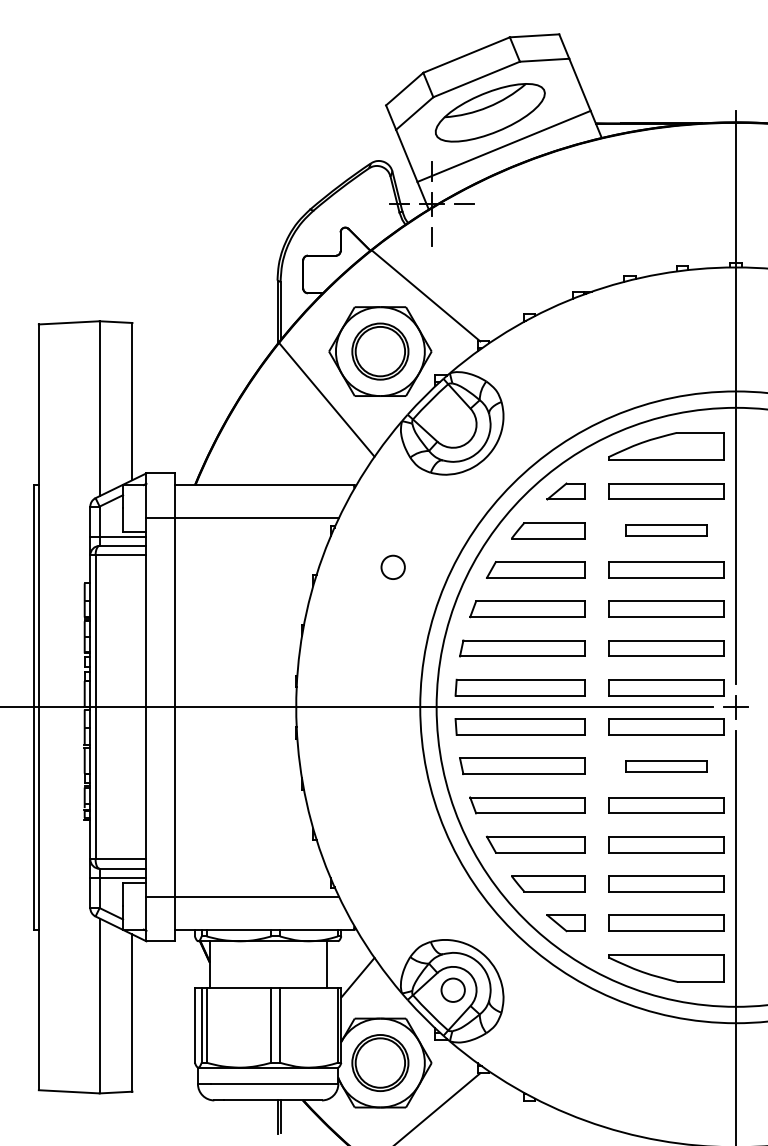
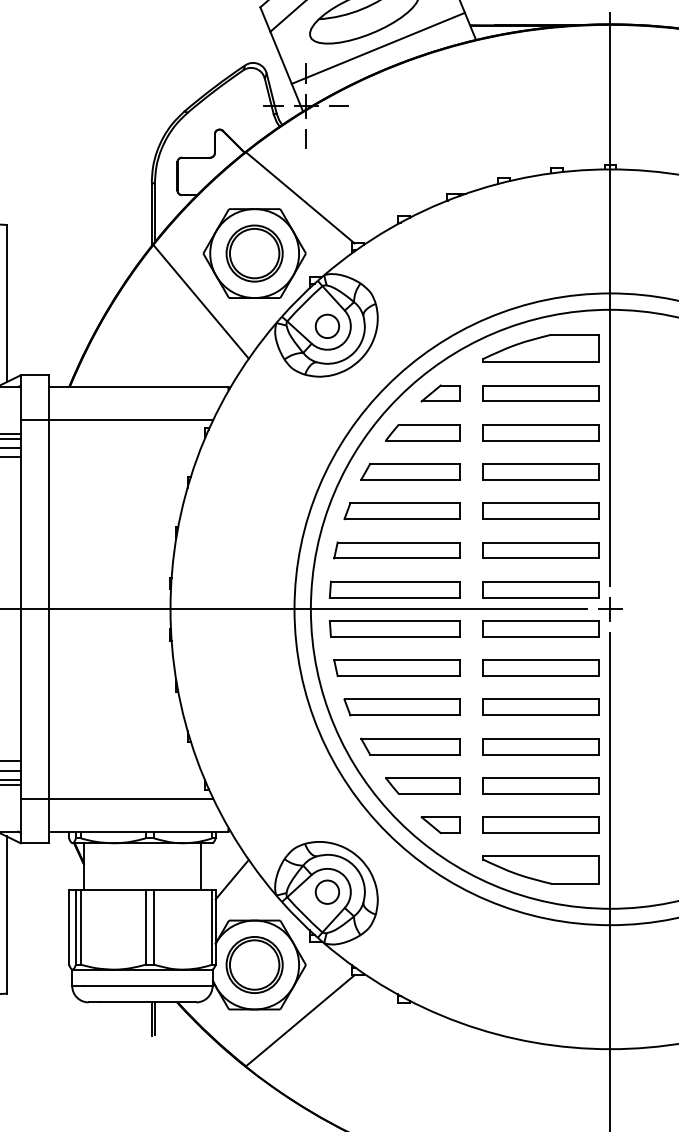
part: (666, 530) -> (540, 432), size x1.43
circle: (392, 566) -> (326, 325), moved
part: (666, 765) -> (540, 667), size x1.43

